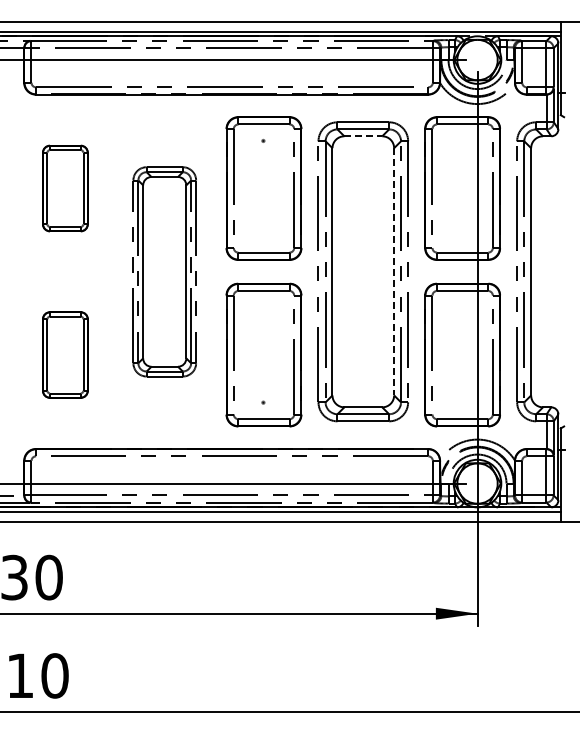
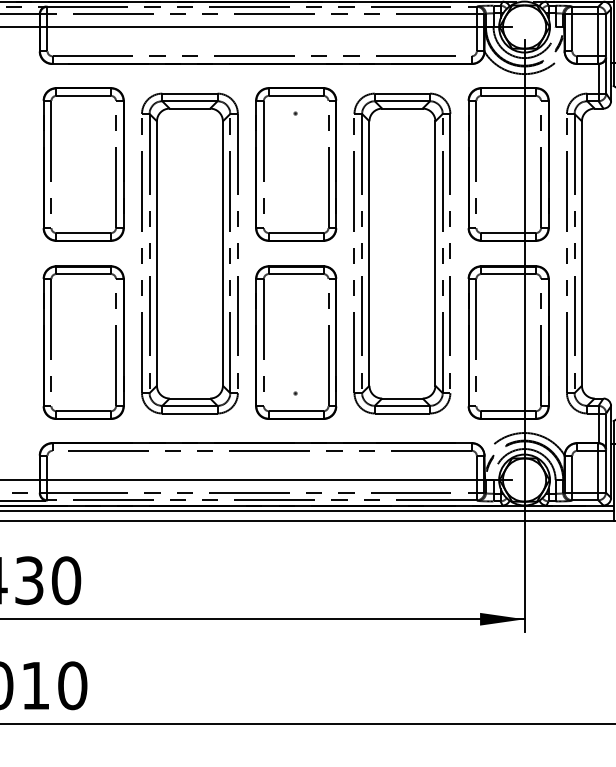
line: (363, 136) -> (402, 108), dashed -> solid
part: (65, 188) -> (83, 164), size x1.67
part: (164, 271) -> (189, 253), size x1.43
line: (394, 271) -> (435, 253), dashed -> solid
part: (65, 354) -> (83, 341), size x1.67

